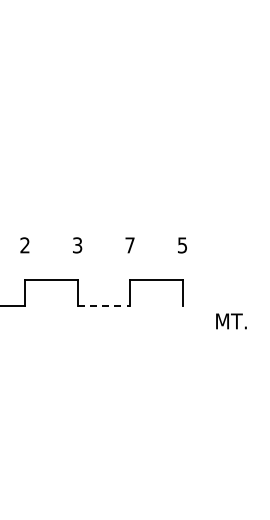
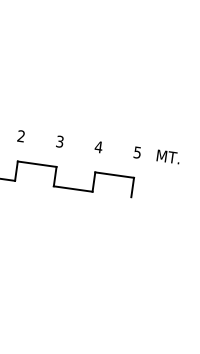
text: (129, 245) -> (98, 147), 7 -> 4
line: (104, 305) -> (73, 188), dashed -> solid
text: (231, 321) -> (168, 157), moved

